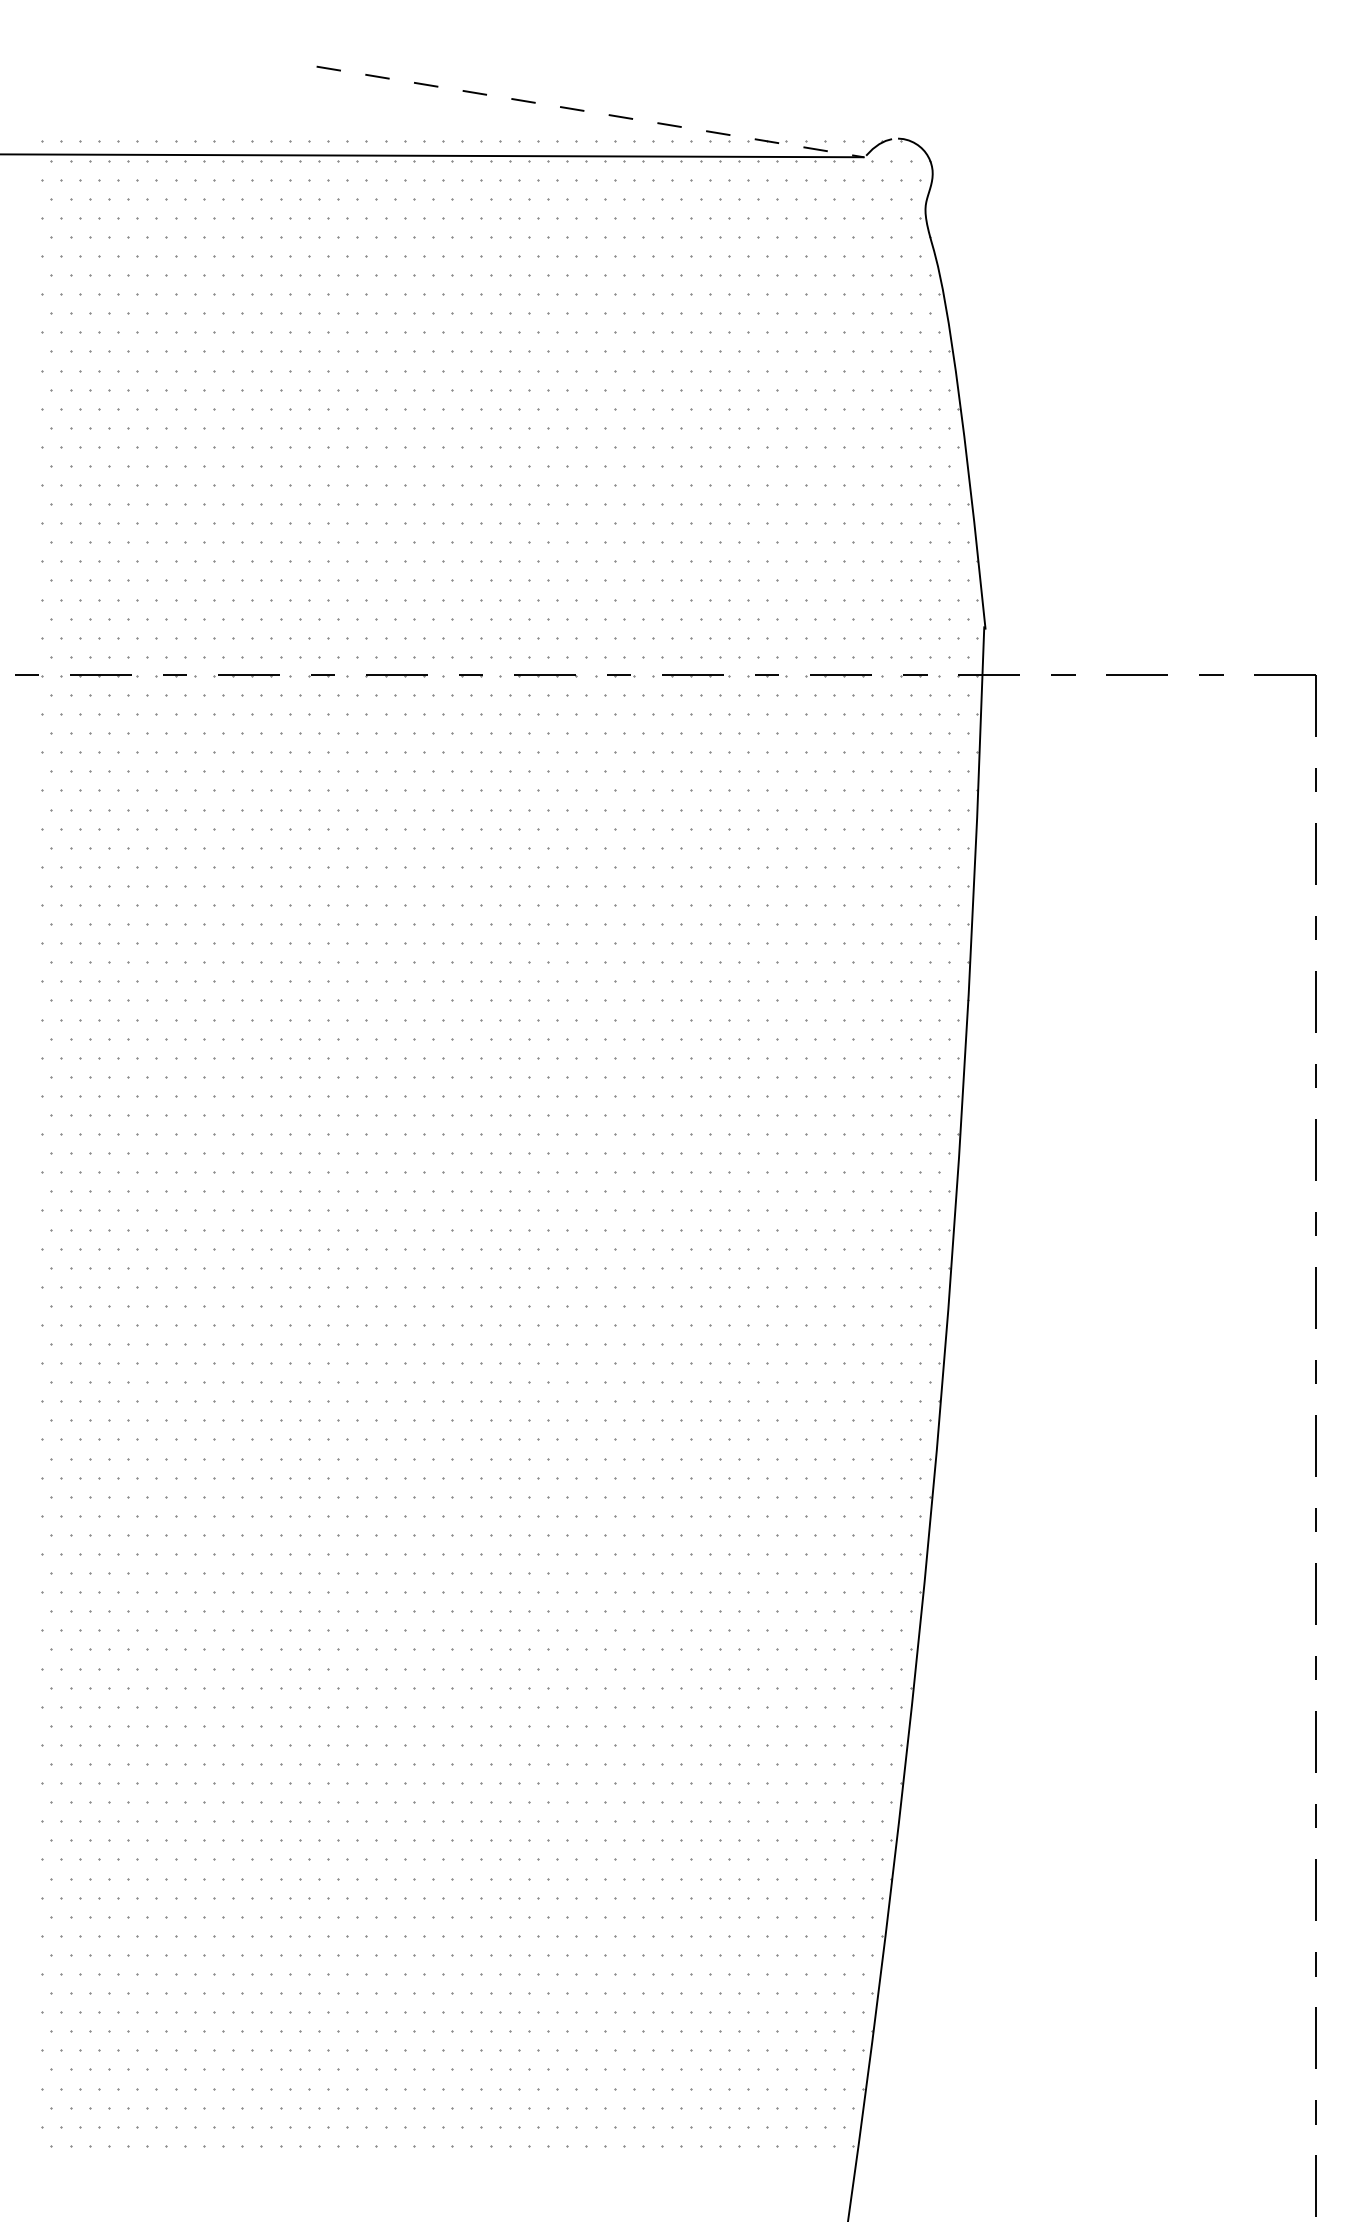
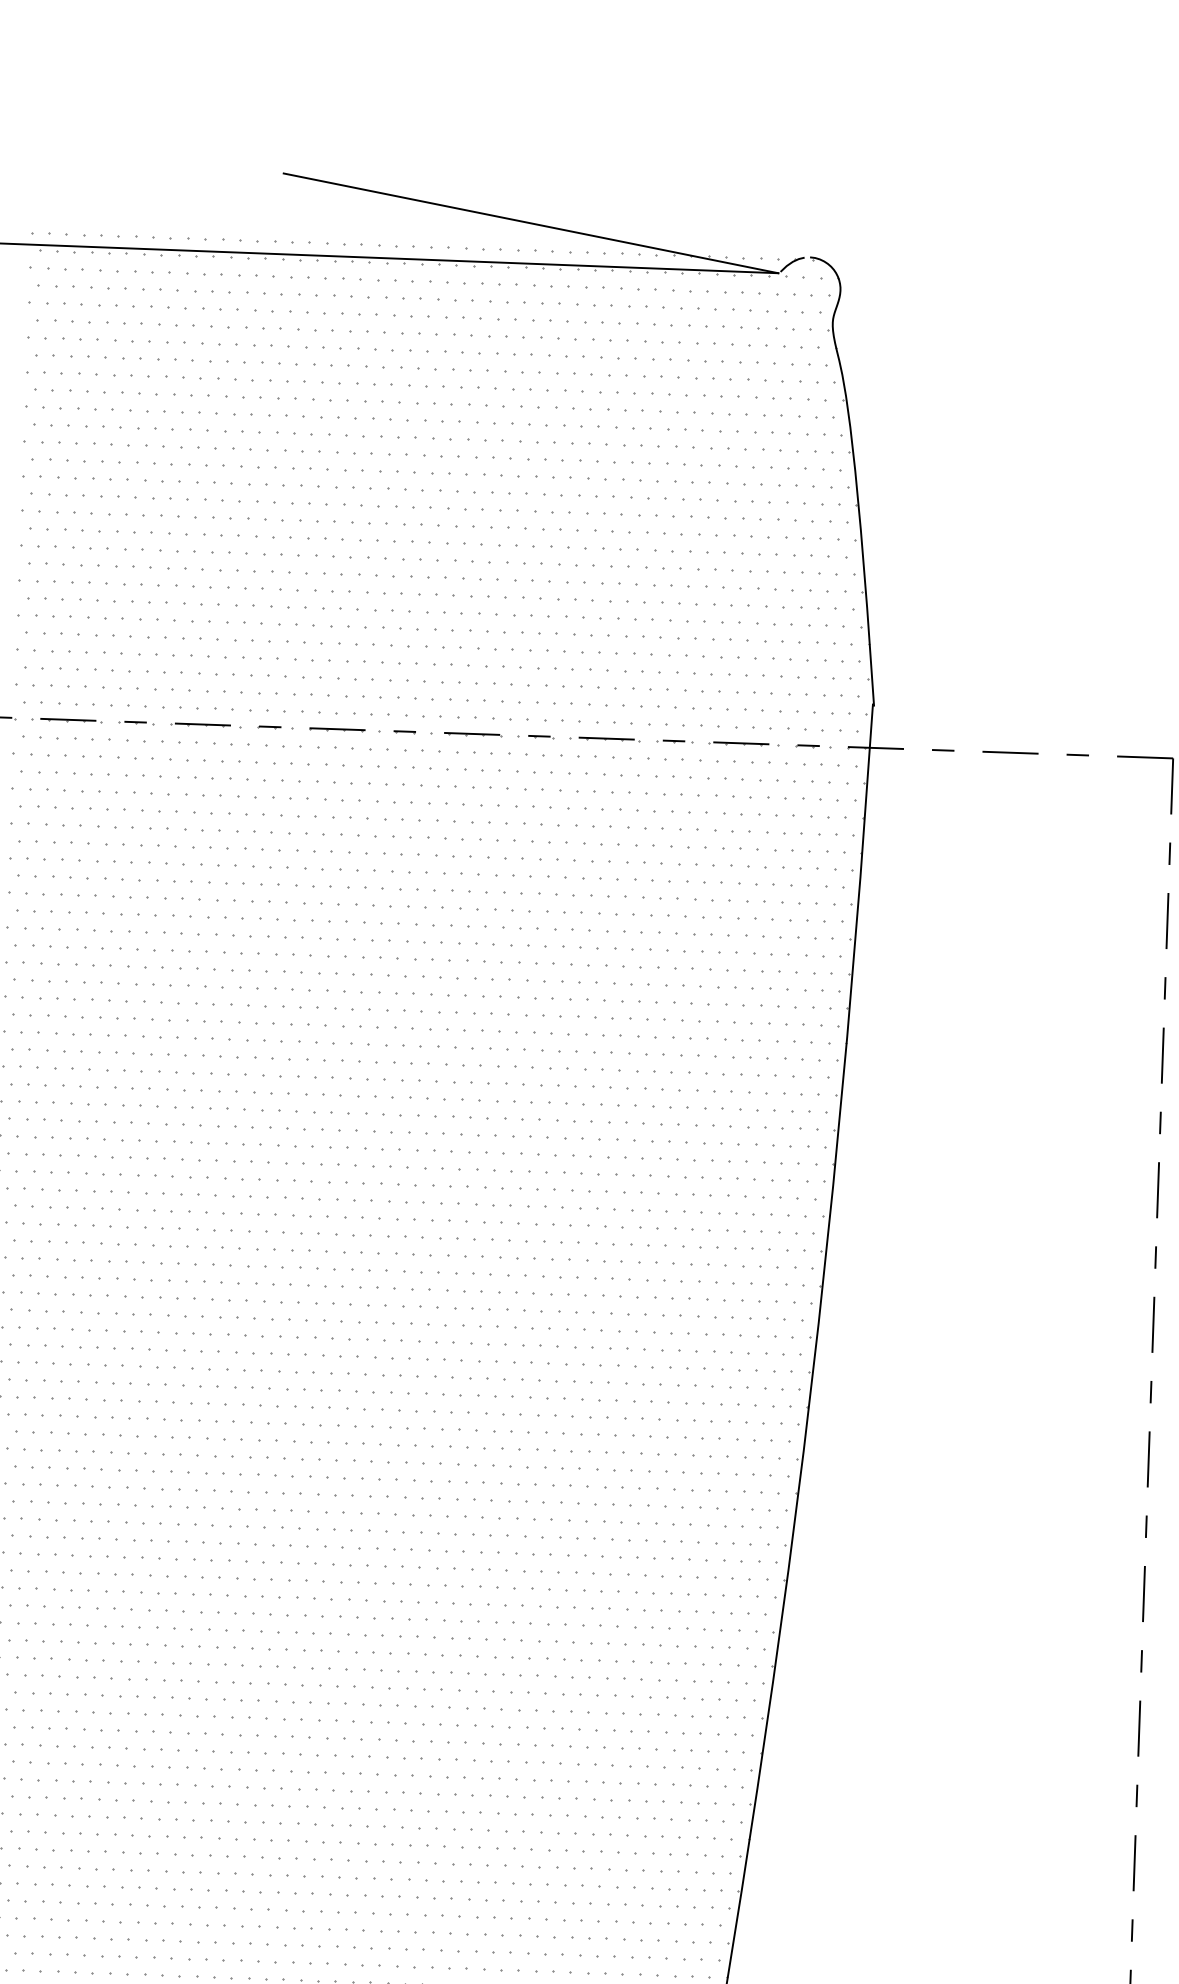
line: (590, 112) -> (531, 223), dashed -> solid

